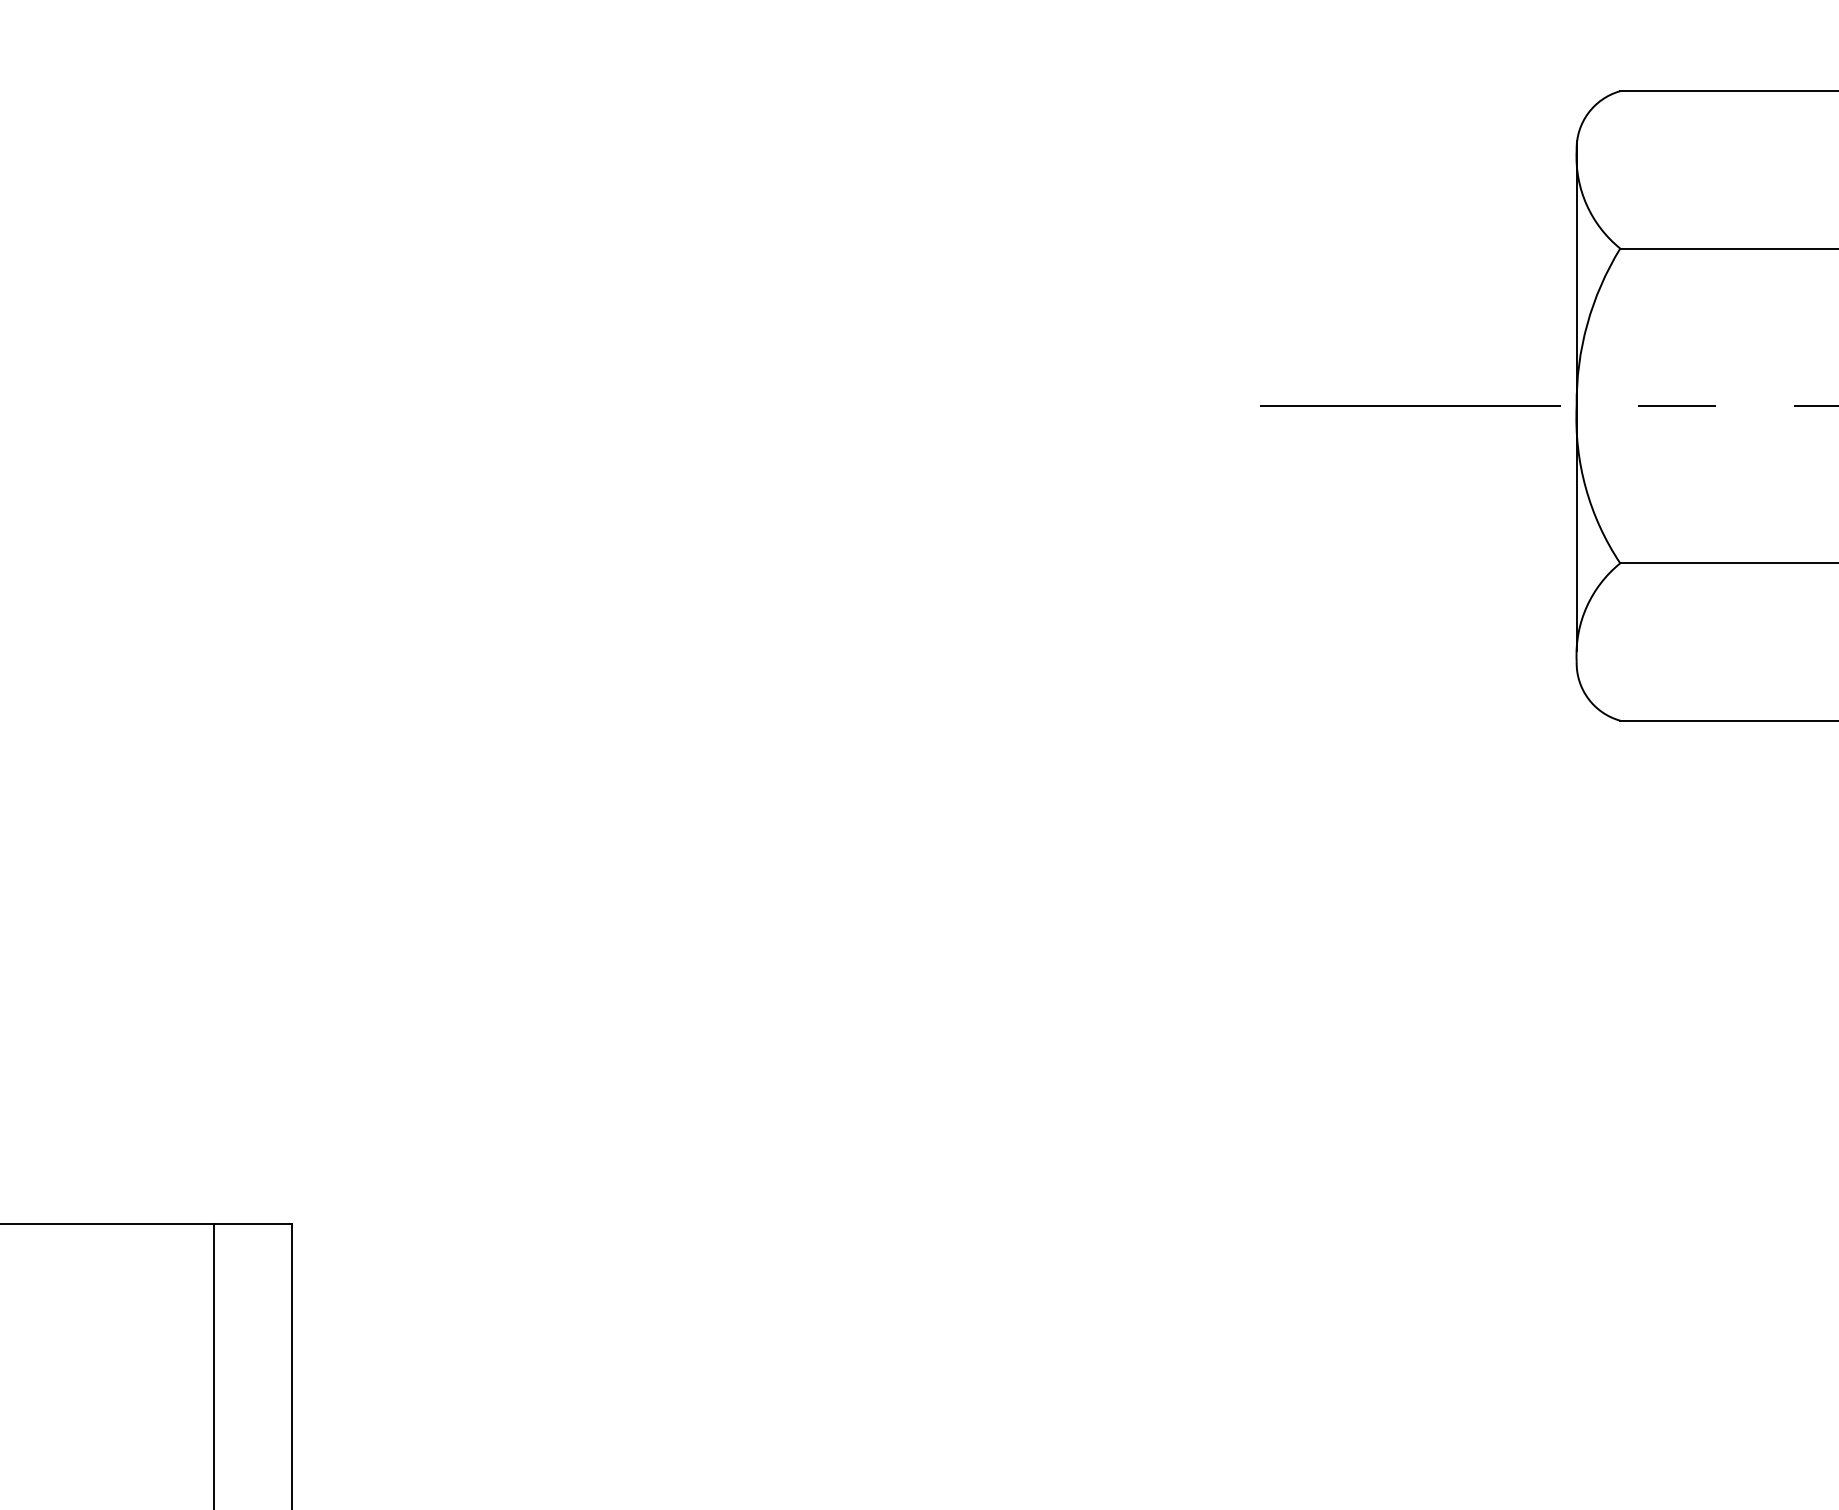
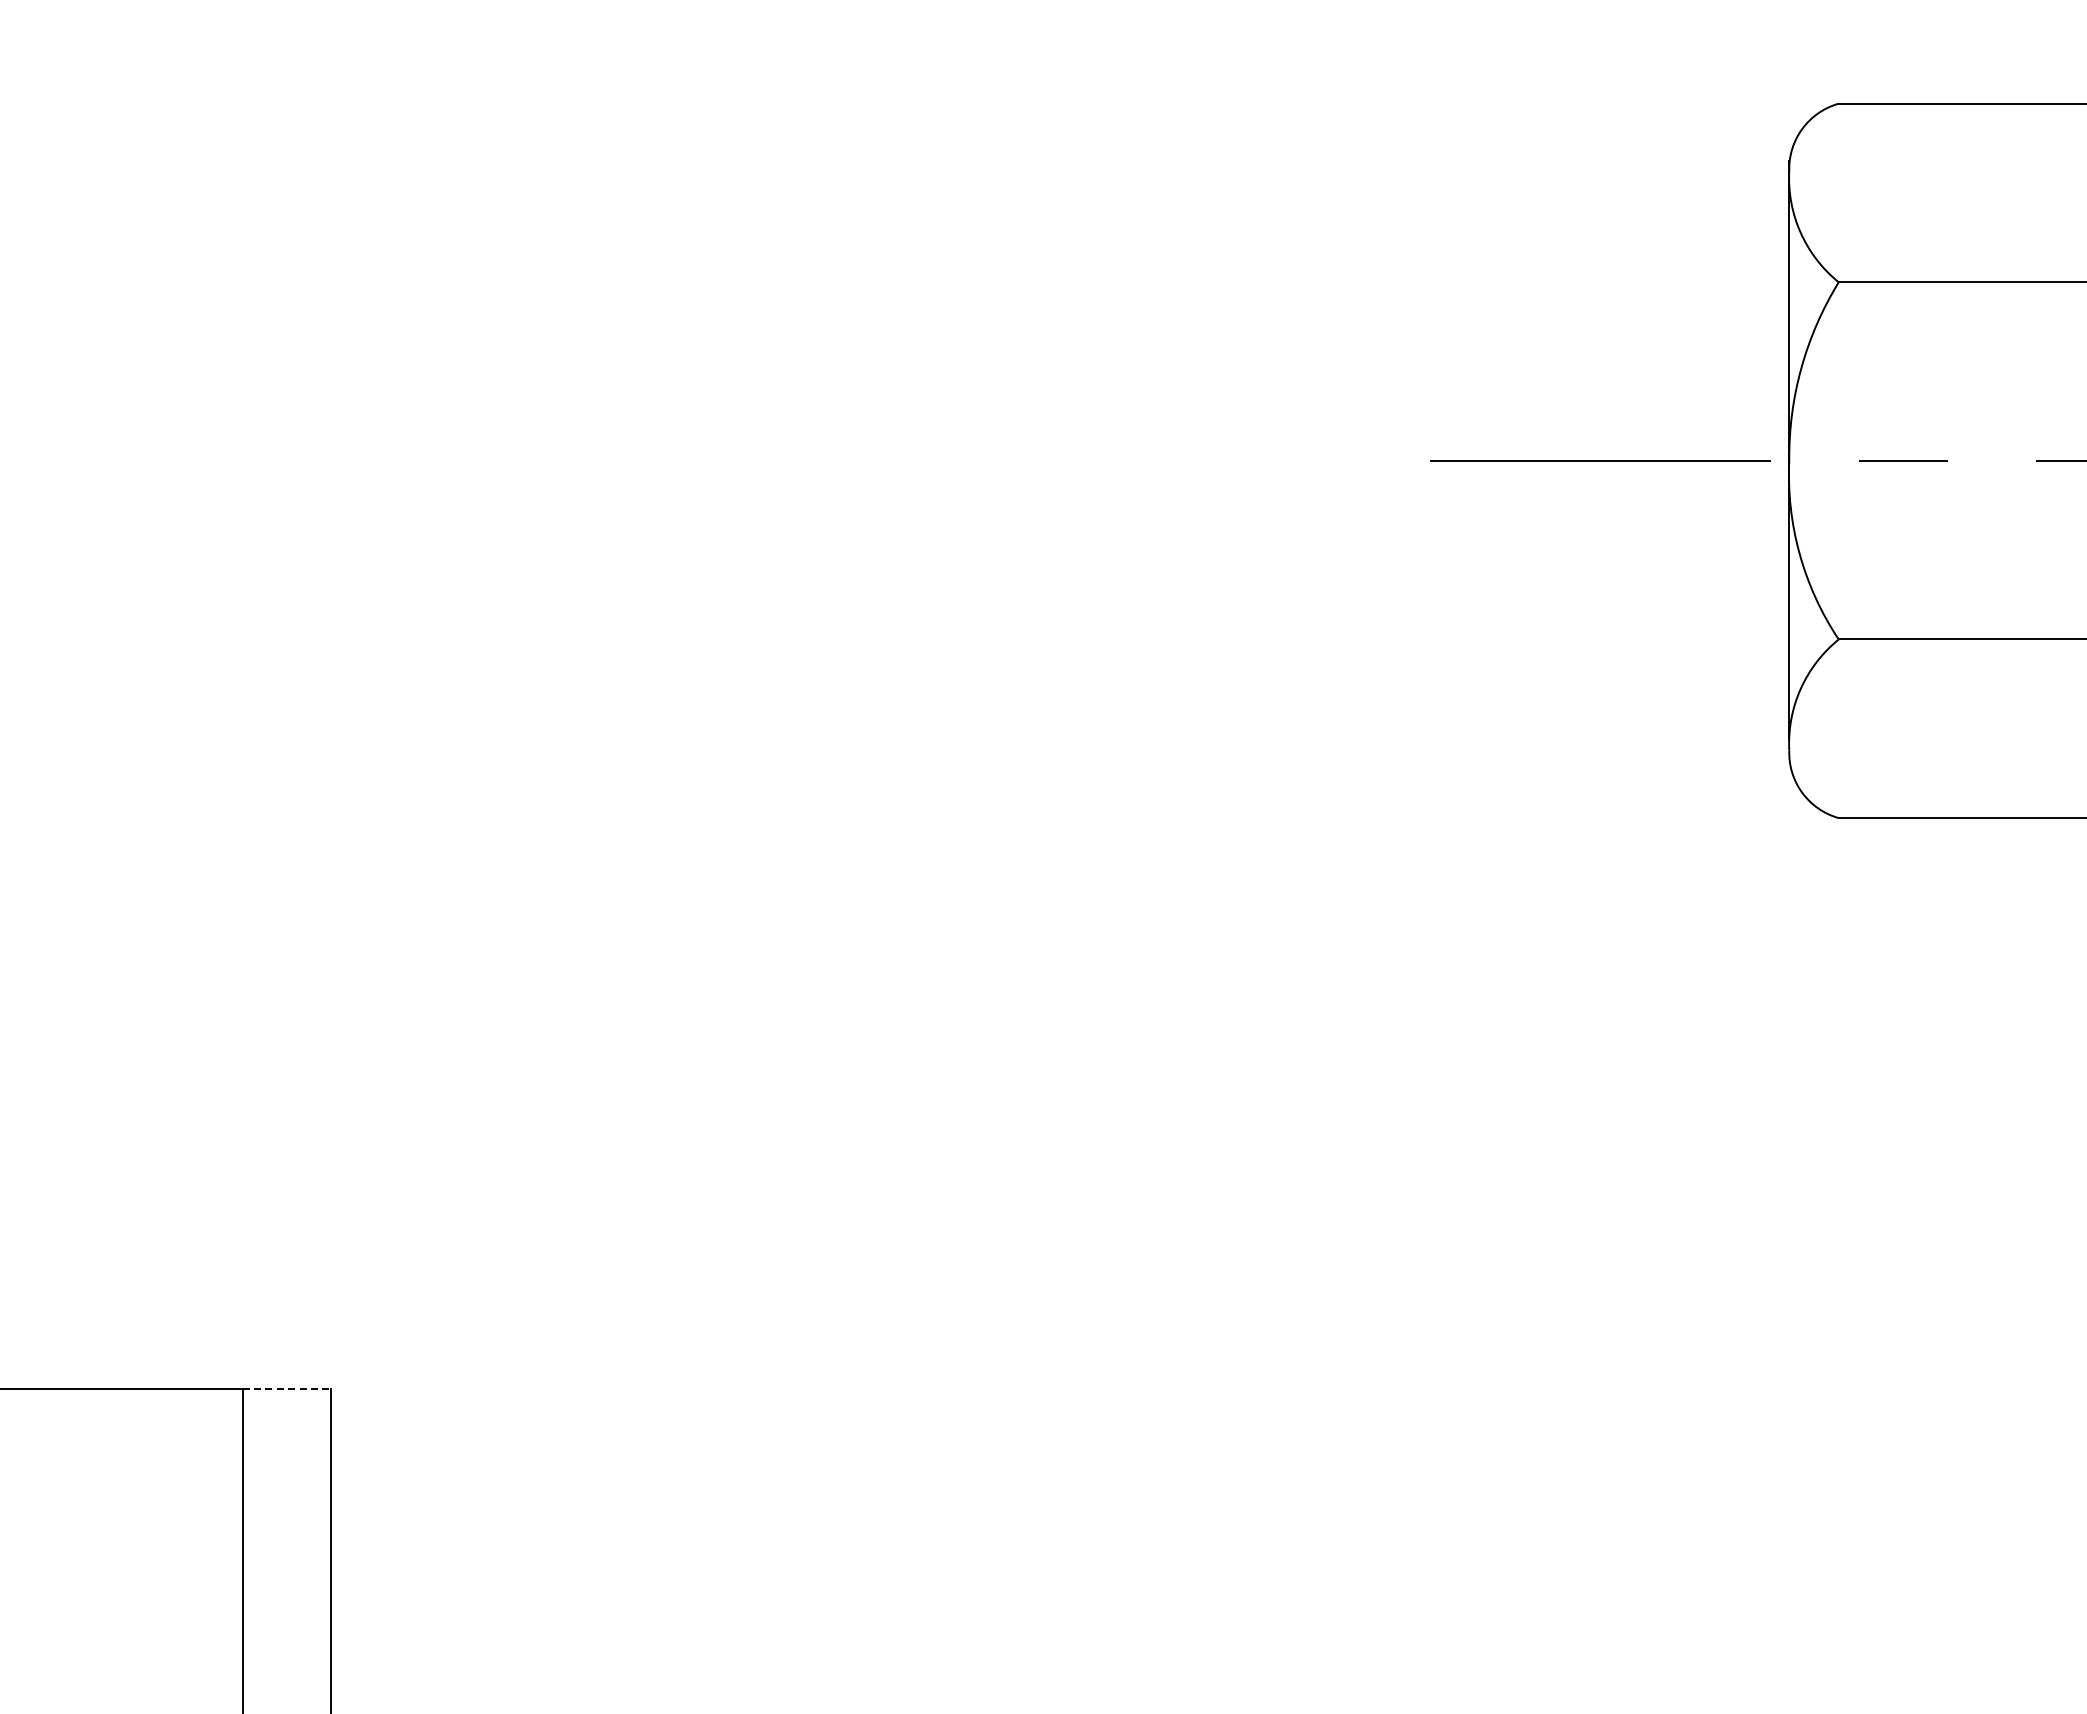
line: (253, 1223) -> (287, 1388), solid -> dashed

